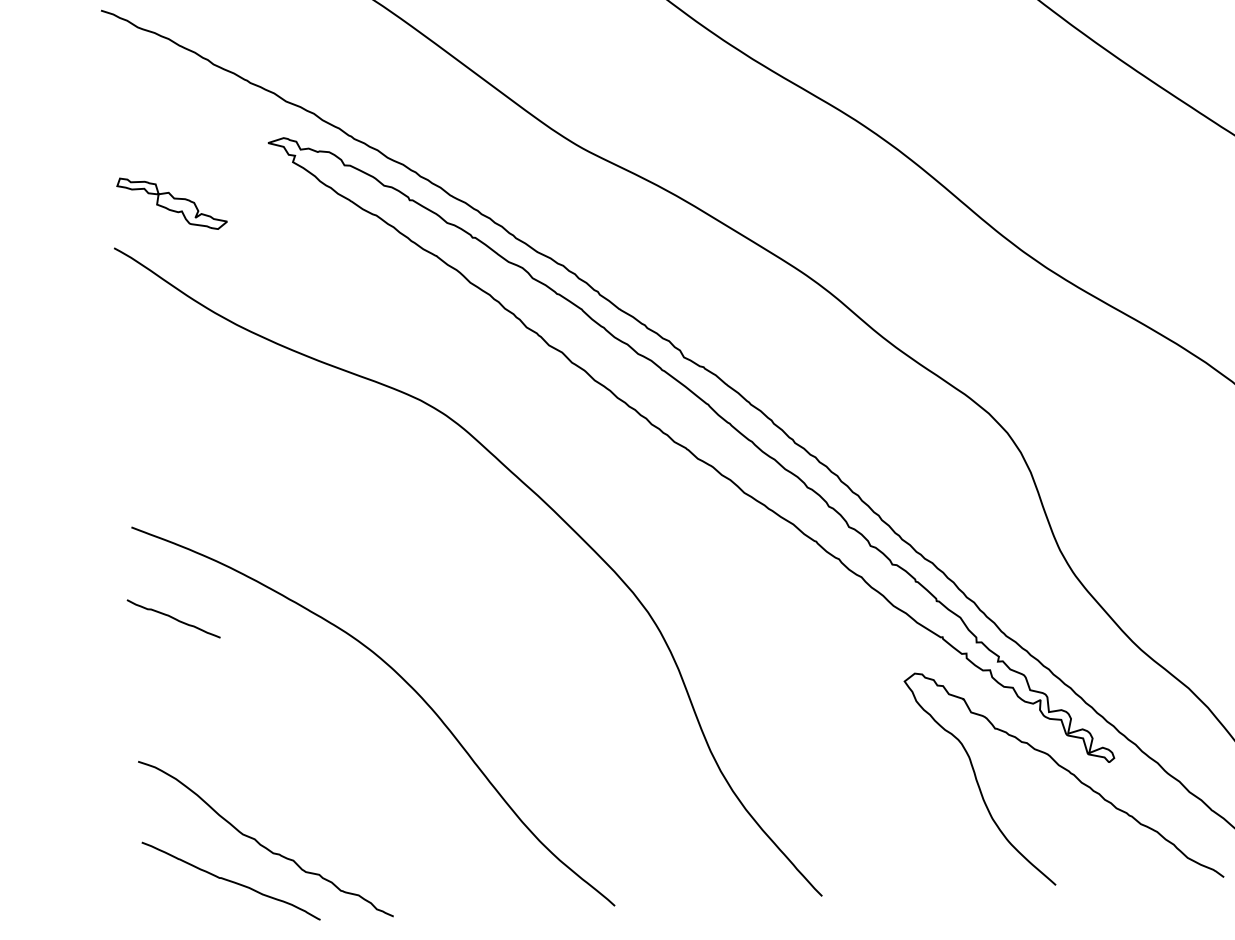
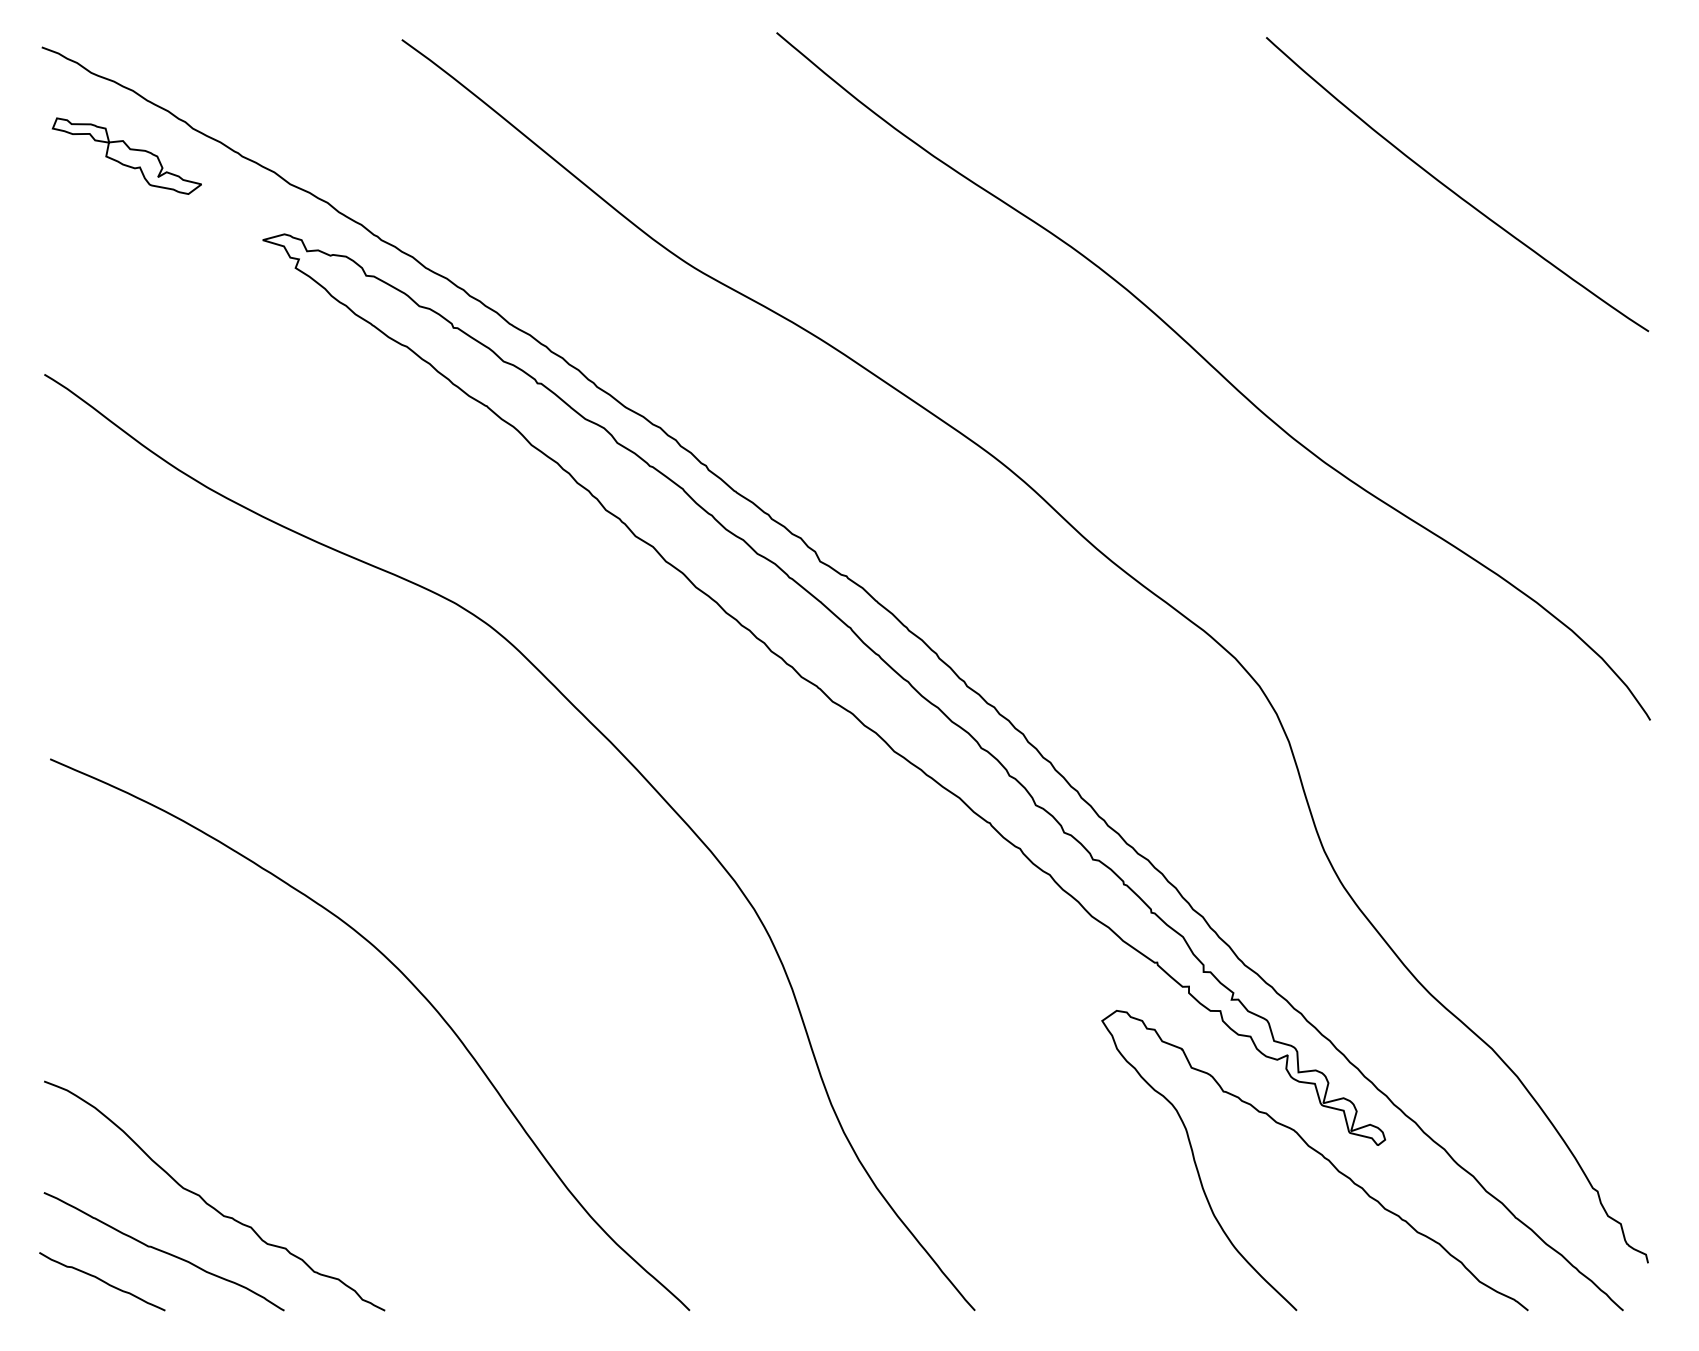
part: (171, 203) -> (126, 155), moved
curve: (173, 618) -> (102, 1281), moved

